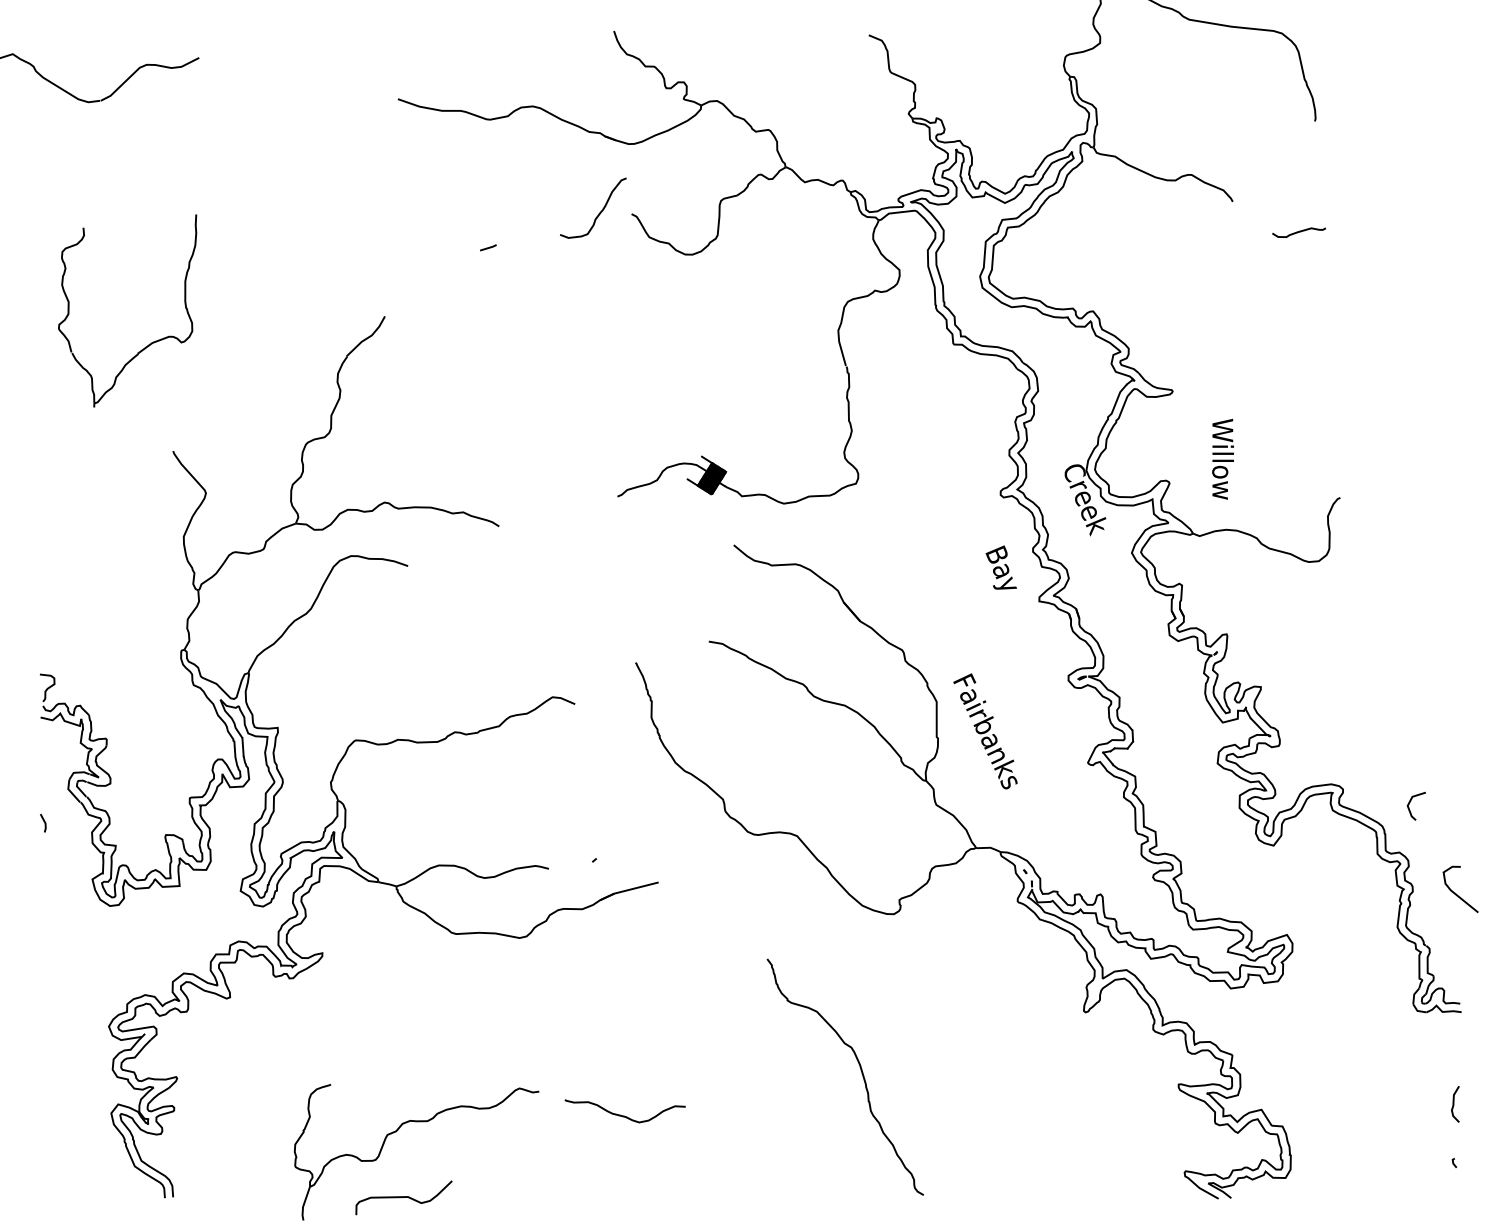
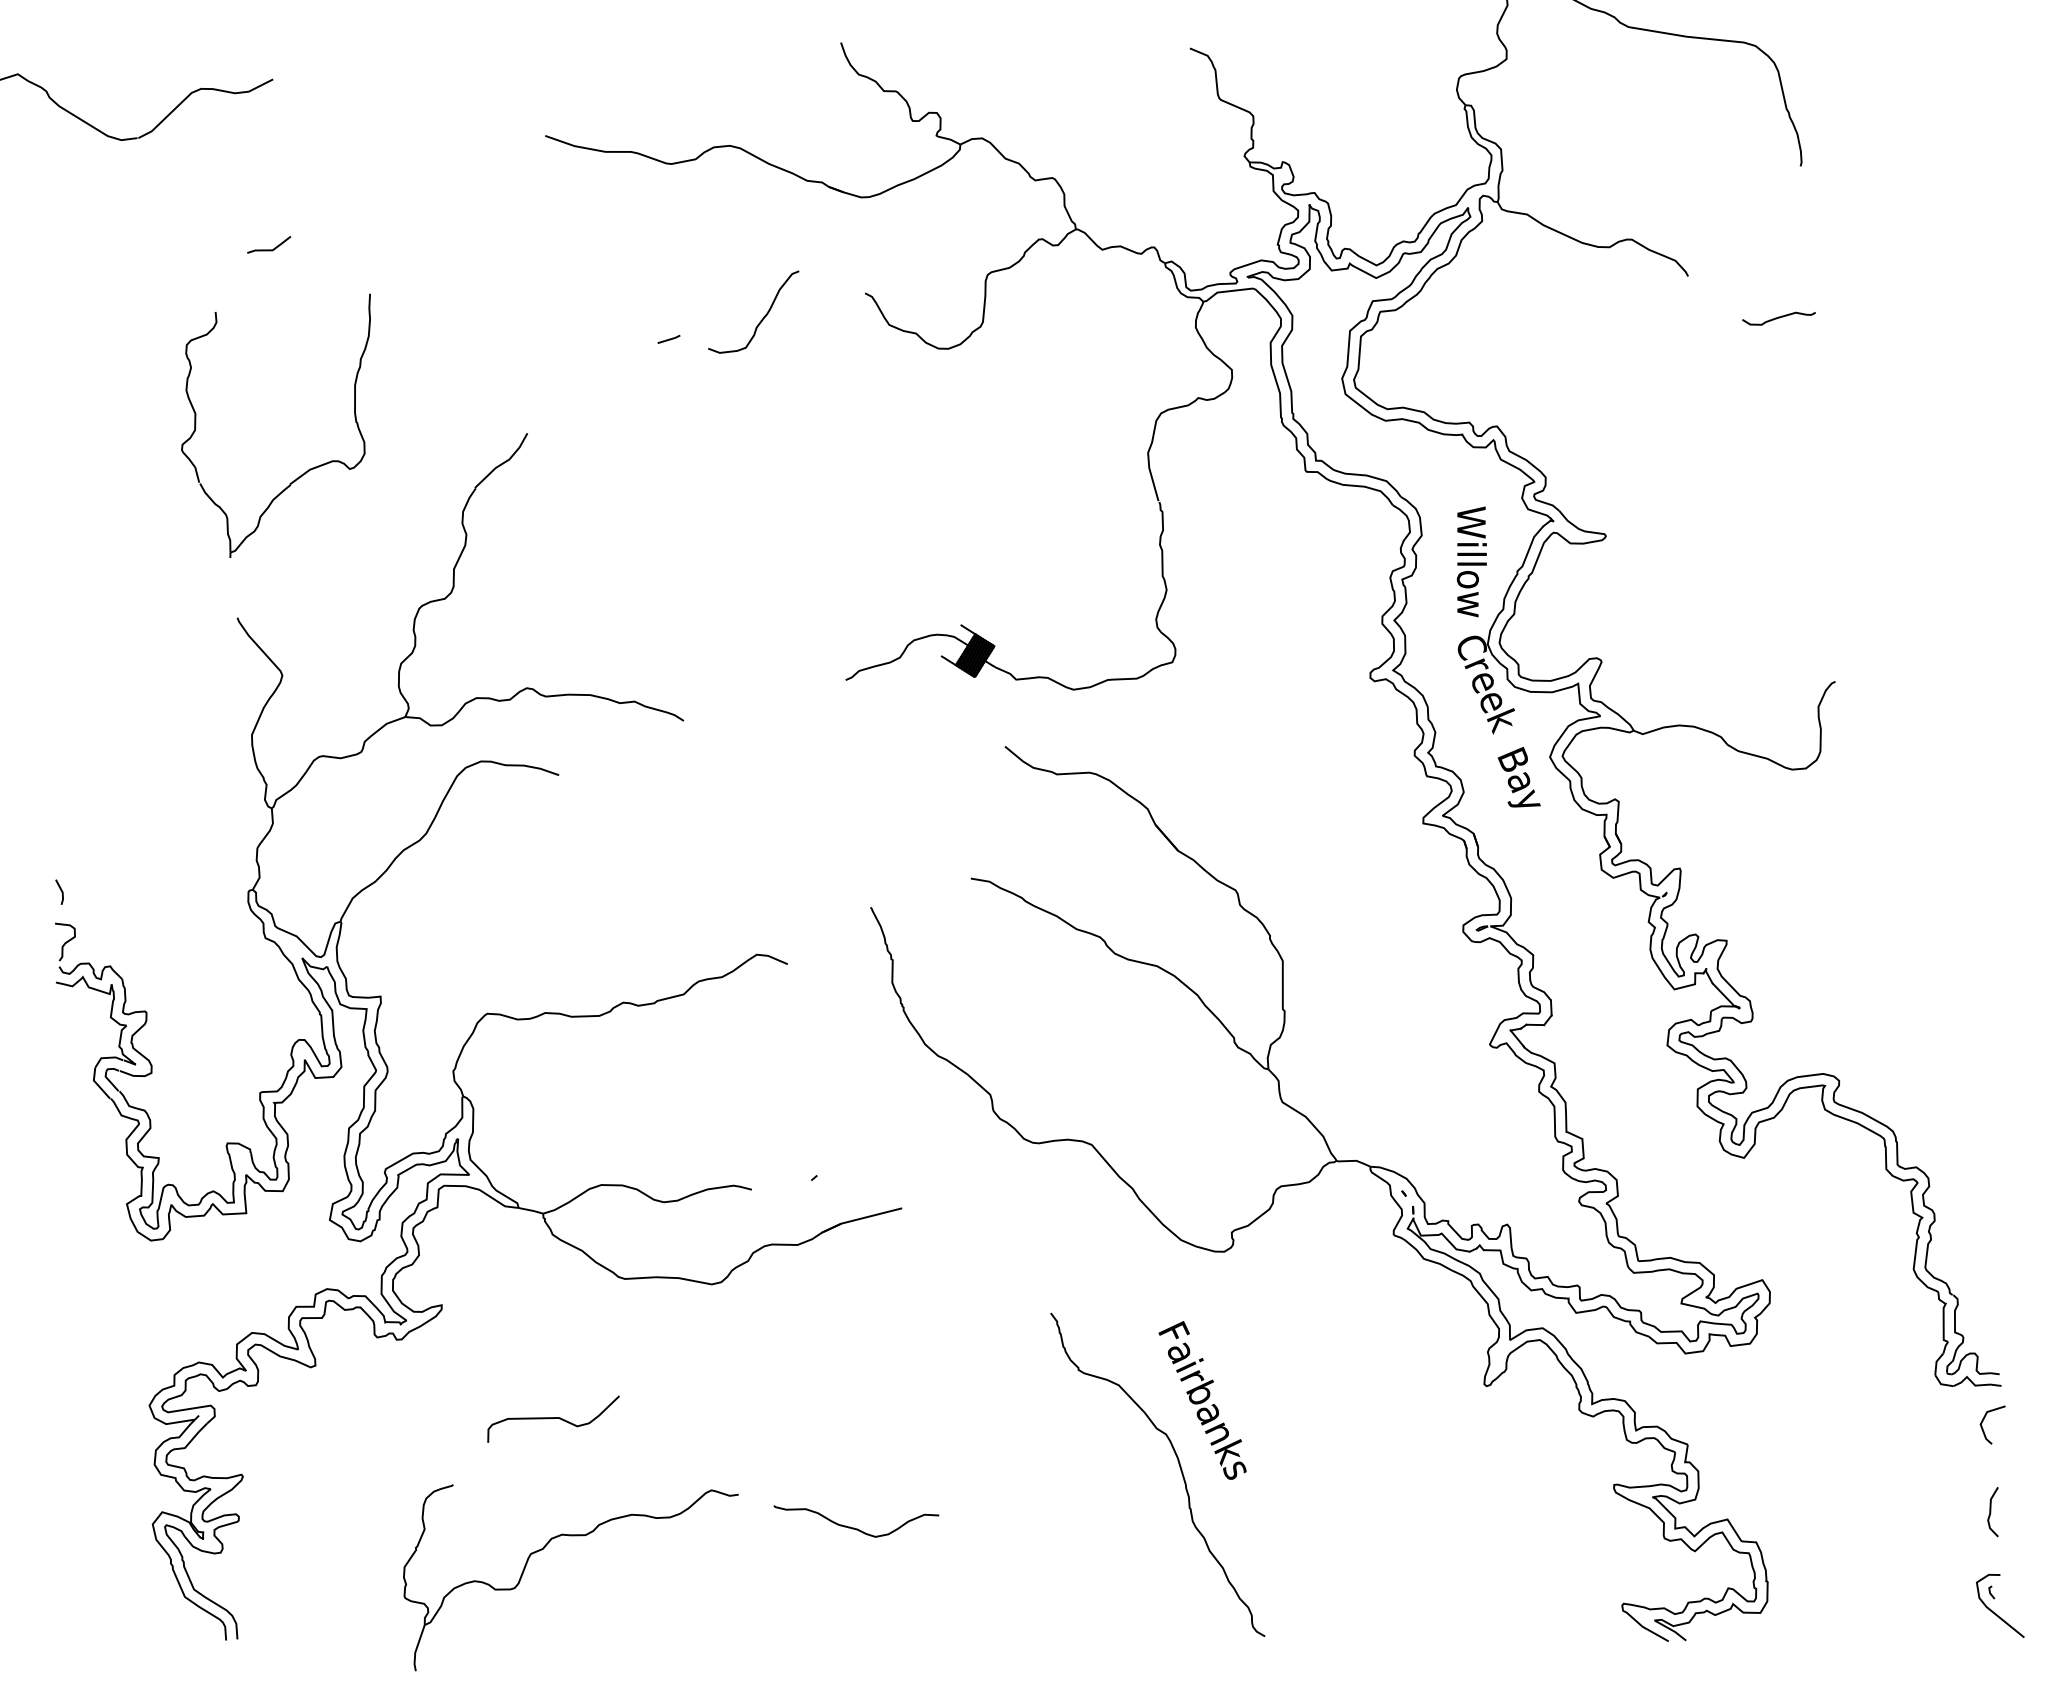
line: (196, 182) -> (269, 249), added
curve: (600, 211) -> (763, 316), moved
part: (149, 344) -> (305, 471), moved
text: (1222, 458) -> (1471, 561), moved
text: (1000, 567) -> (1518, 776), moved
text: (985, 731) -> (1202, 1400), moved
line: (1410, 802) -> (1984, 1419), moved
line: (43, 821) -> (60, 890), moved
curve: (1457, 895) -> (1996, 1613), moved
curve: (404, 1197) -> (553, 1418), moved

